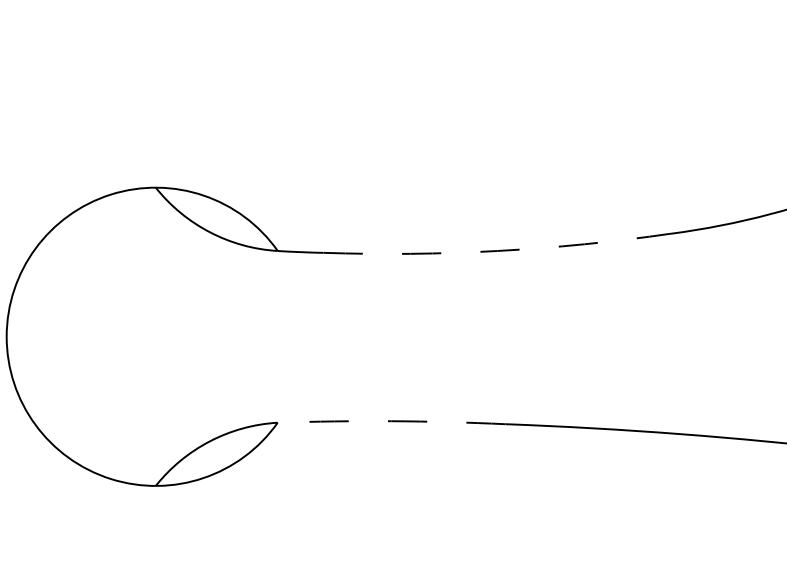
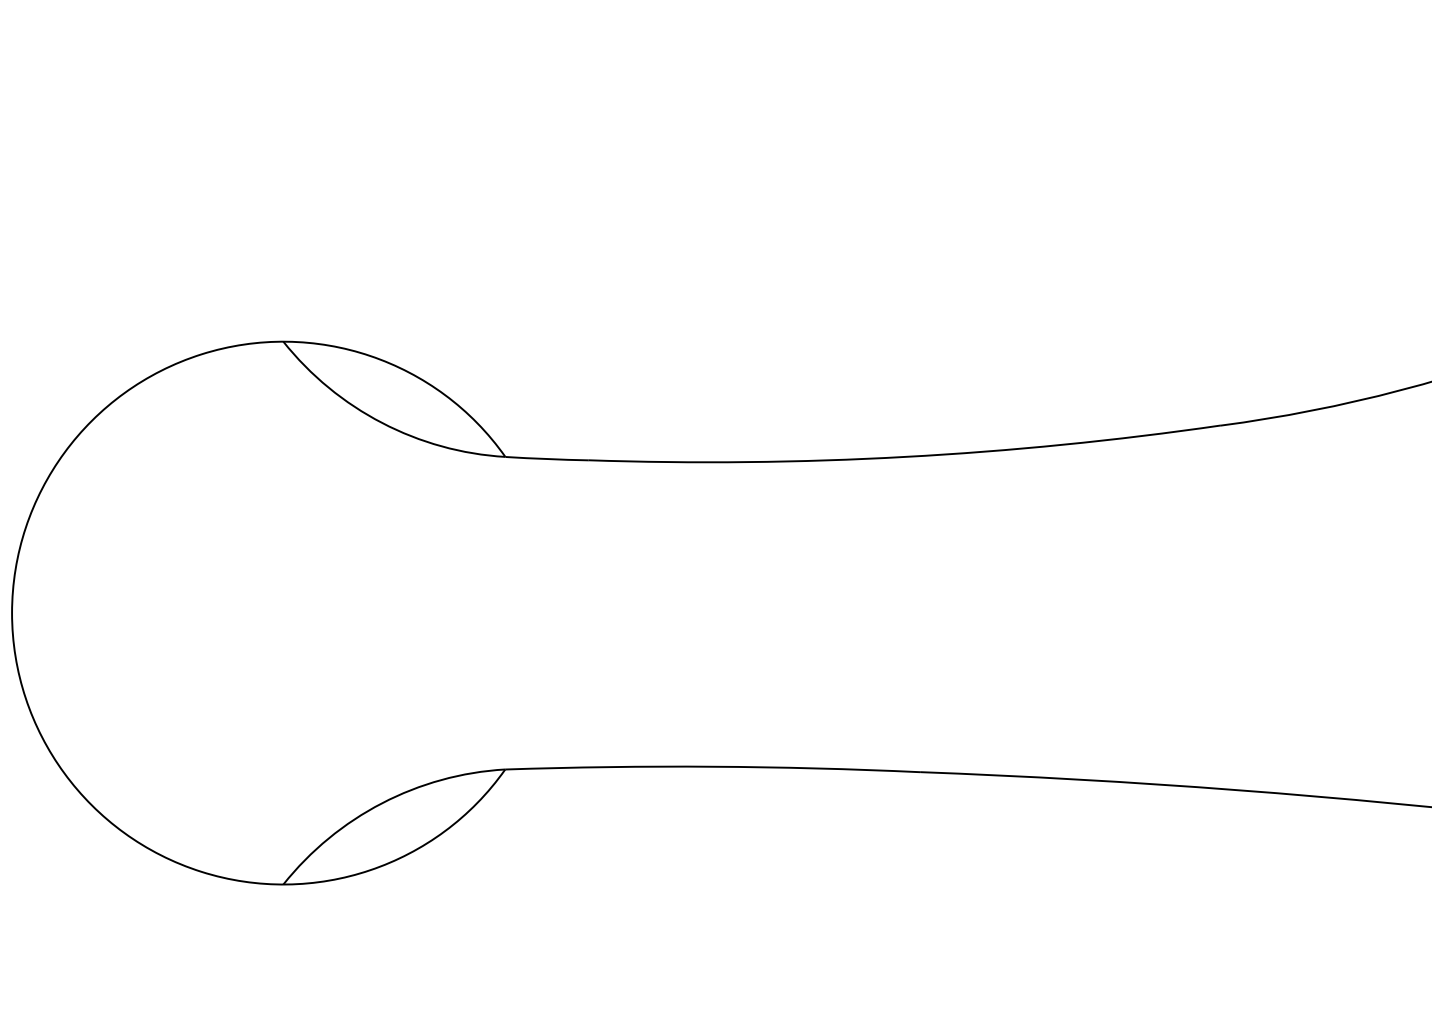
arc: (497, 250) -> (905, 456), dashed -> solid
arc: (391, 421) -> (712, 767), dashed -> solid

